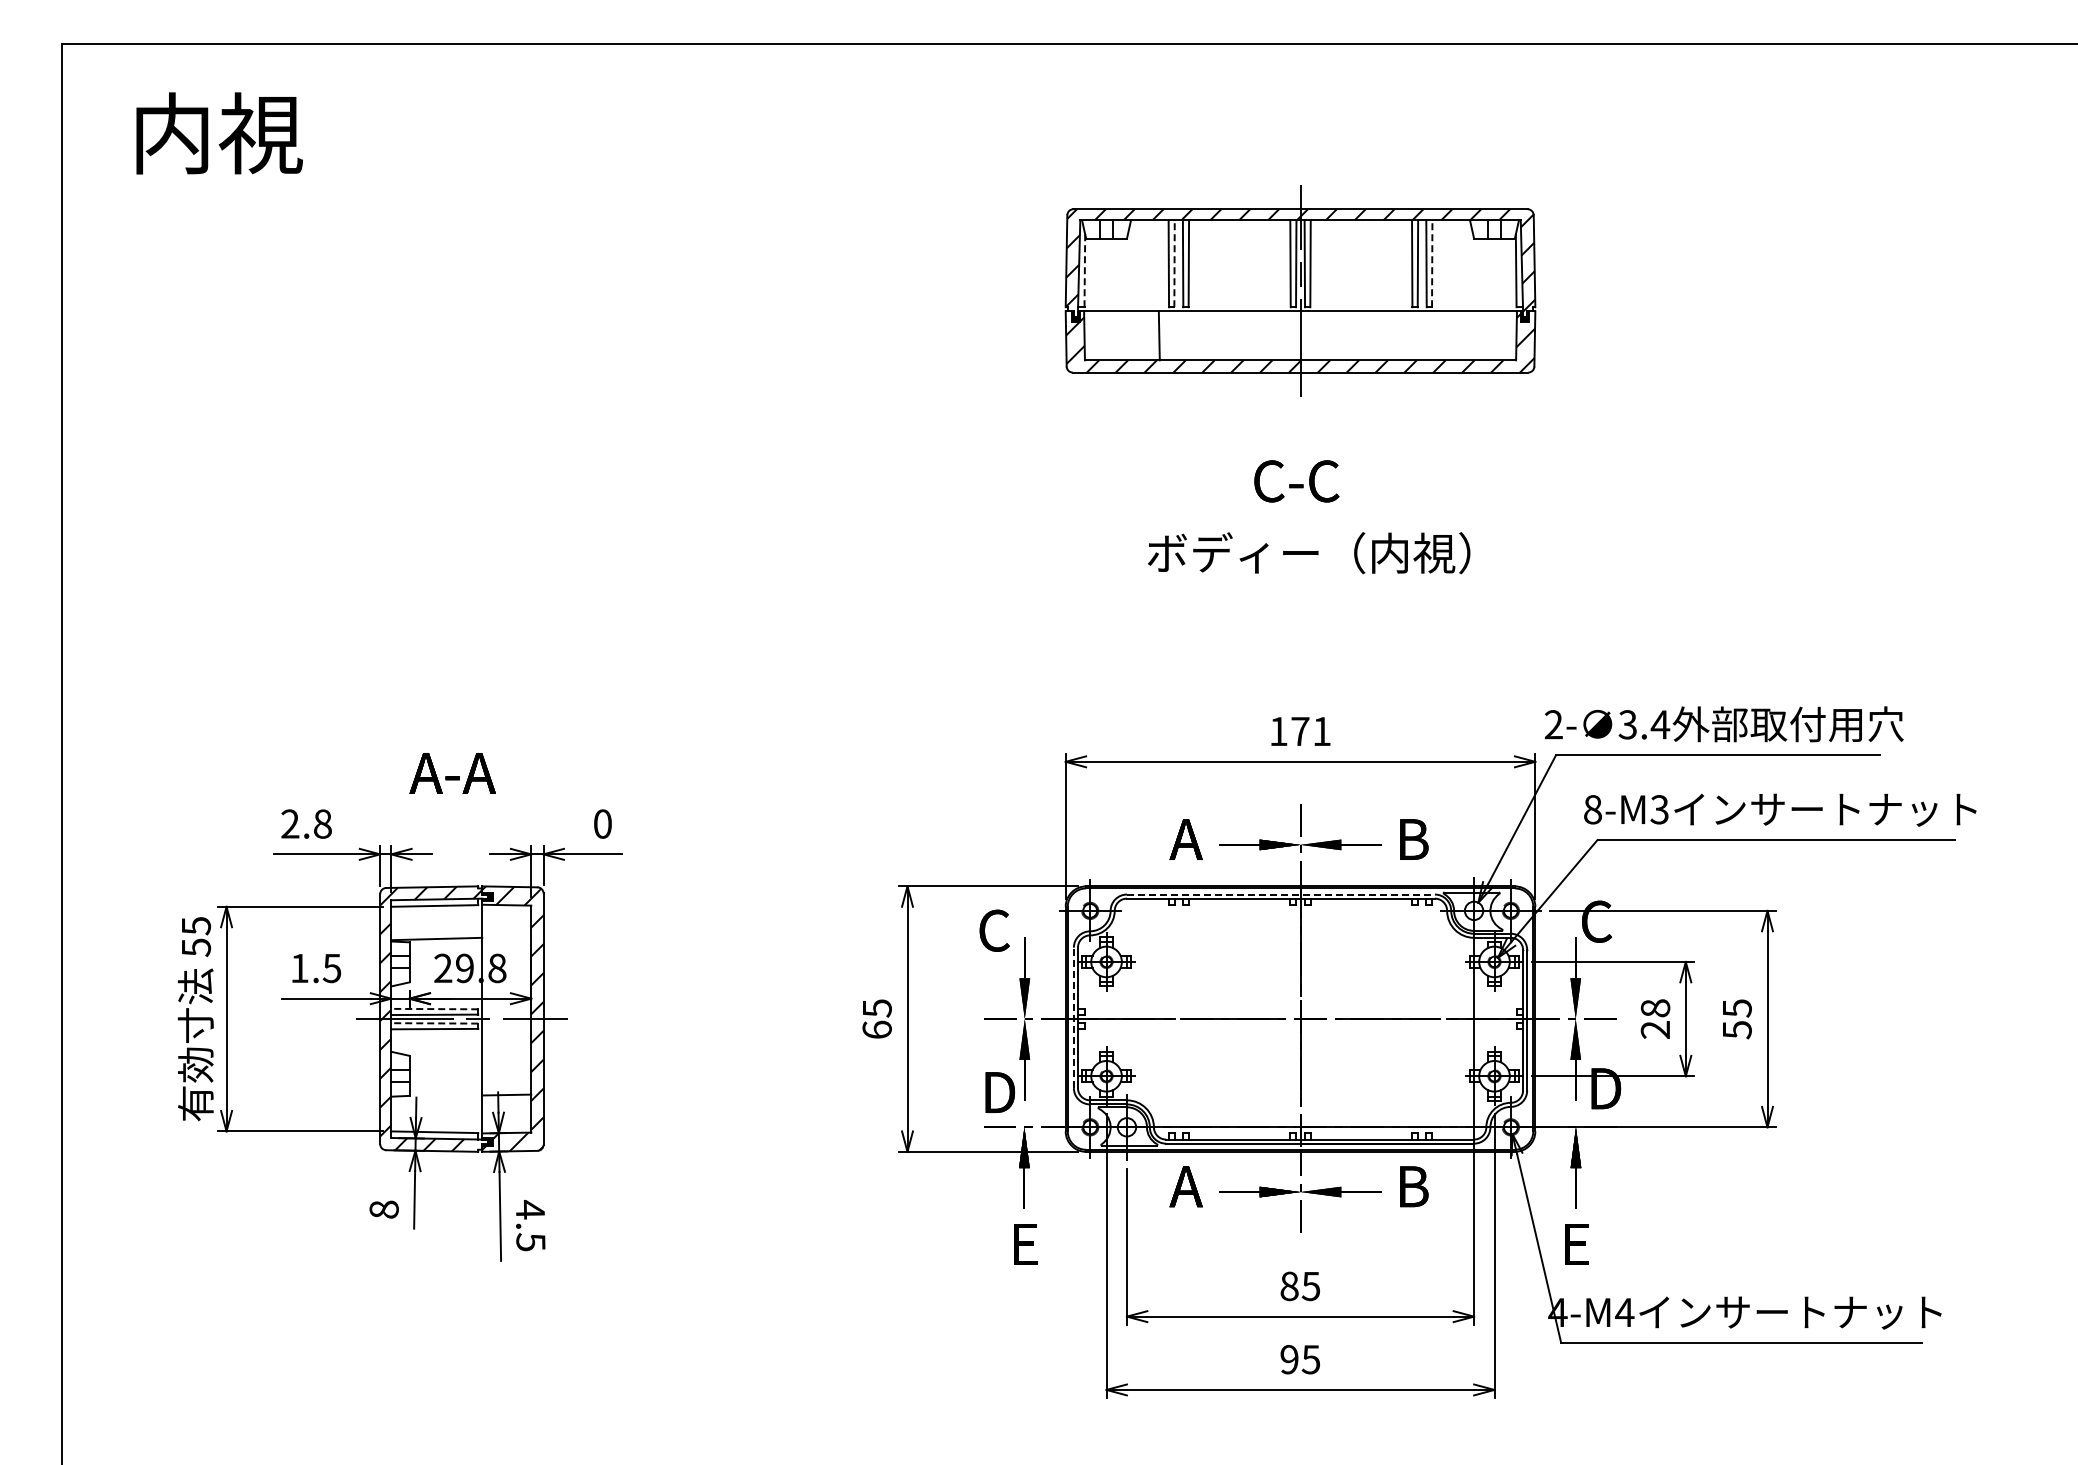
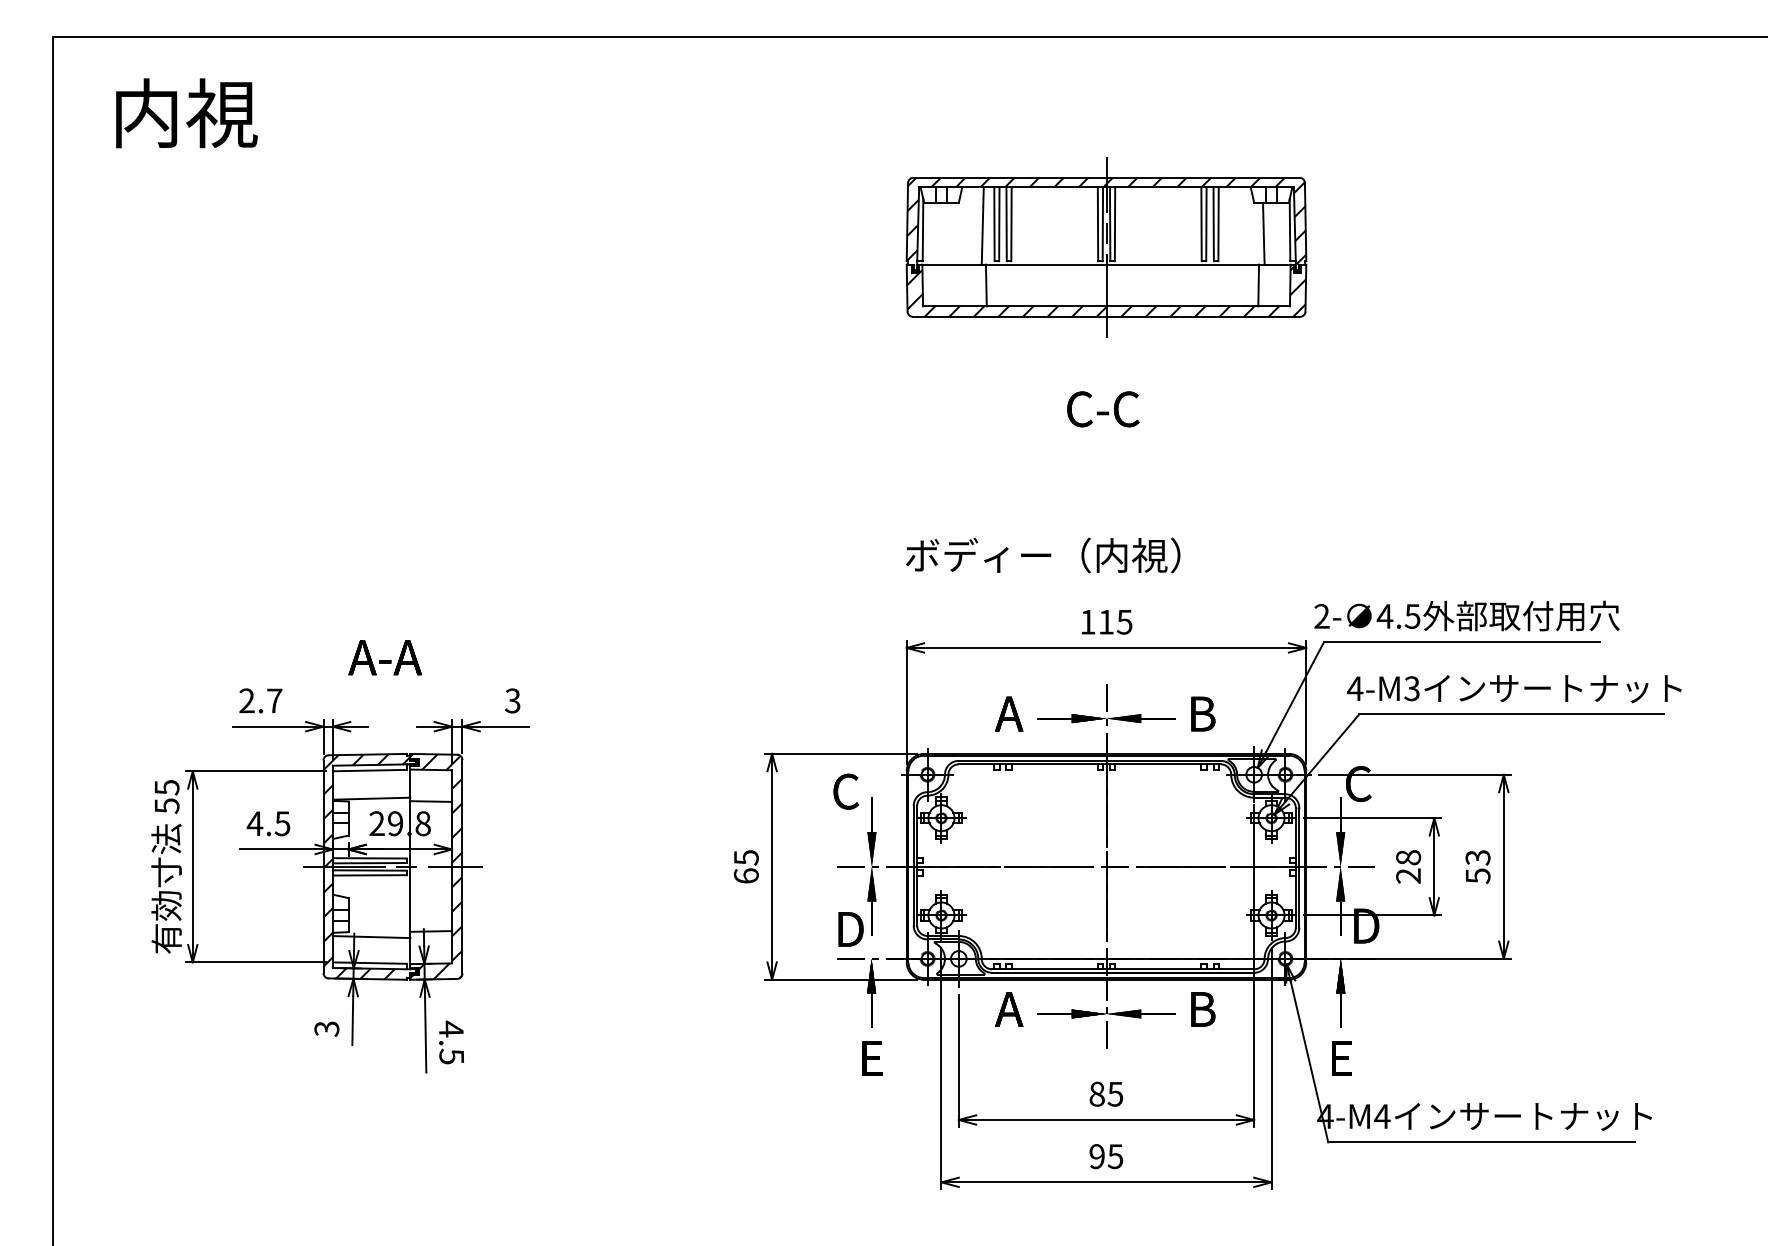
line: (1174, 263) -> (999, 223), dashed -> solid
line: (1432, 263) -> (1218, 223), dashed -> solid
line: (1154, 265) -> (982, 225), added
line: (1084, 270) -> (922, 229), dashed -> solid
line: (1485, 274) -> (1263, 233), added
line: (1478, 335) -> (1257, 285), added
text: (1308, 553) -> (1042, 555), moved
text: (1644, 724) -> (1399, 616), 3.4 -> 4.5
text: (1310, 731) -> (1114, 622), 171 -> 115
text: (1592, 809) -> (1354, 688), 8-M3 -> 4-M3
text: (322, 823) -> (274, 700), 2.8 -> 2.7
text: (602, 823) -> (512, 700), 0 -> 3
line: (1280, 894) -> (1089, 760), dashed -> solid
line: (506, 941) -> (430, 800), added
text: (299, 968) -> (254, 823), 1.5 -> 4.5
text: (1736, 1008) -> (1477, 857), 55 -> 53
line: (434, 1009) -> (369, 858), dashed -> solid
line: (1073, 1017) -> (913, 865), dashed -> solid
line: (434, 1023) -> (369, 870), dashed -> solid
line: (436, 1101) -> (371, 936), added
text: (383, 1209) -> (326, 1028), 8 -> 3

